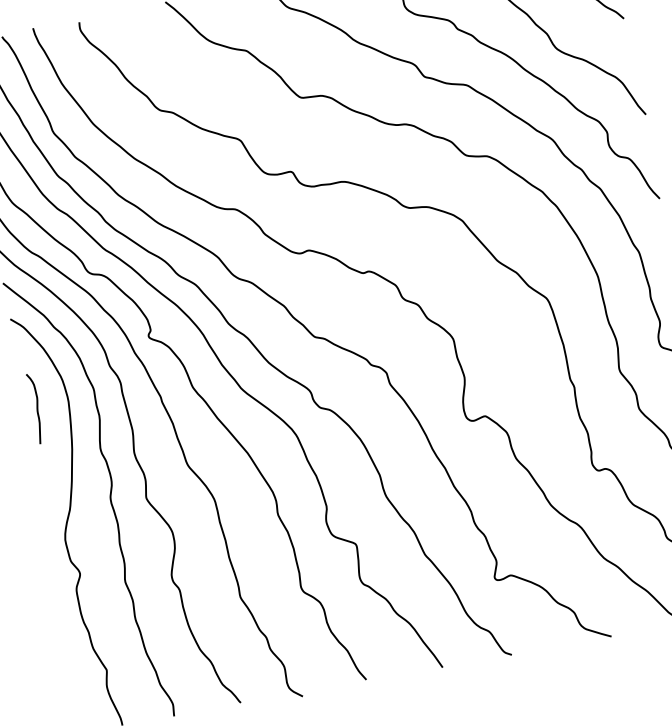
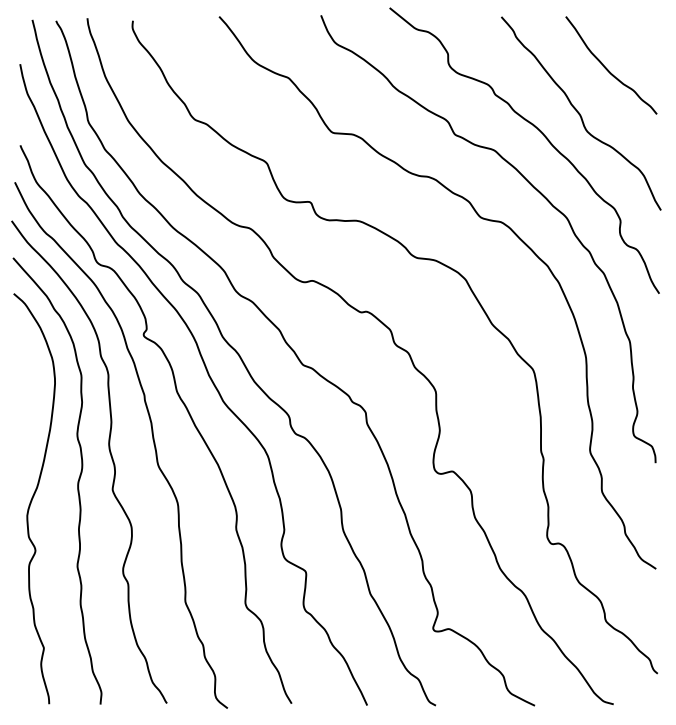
curve: (37, 408) -> (23, 384), removed

